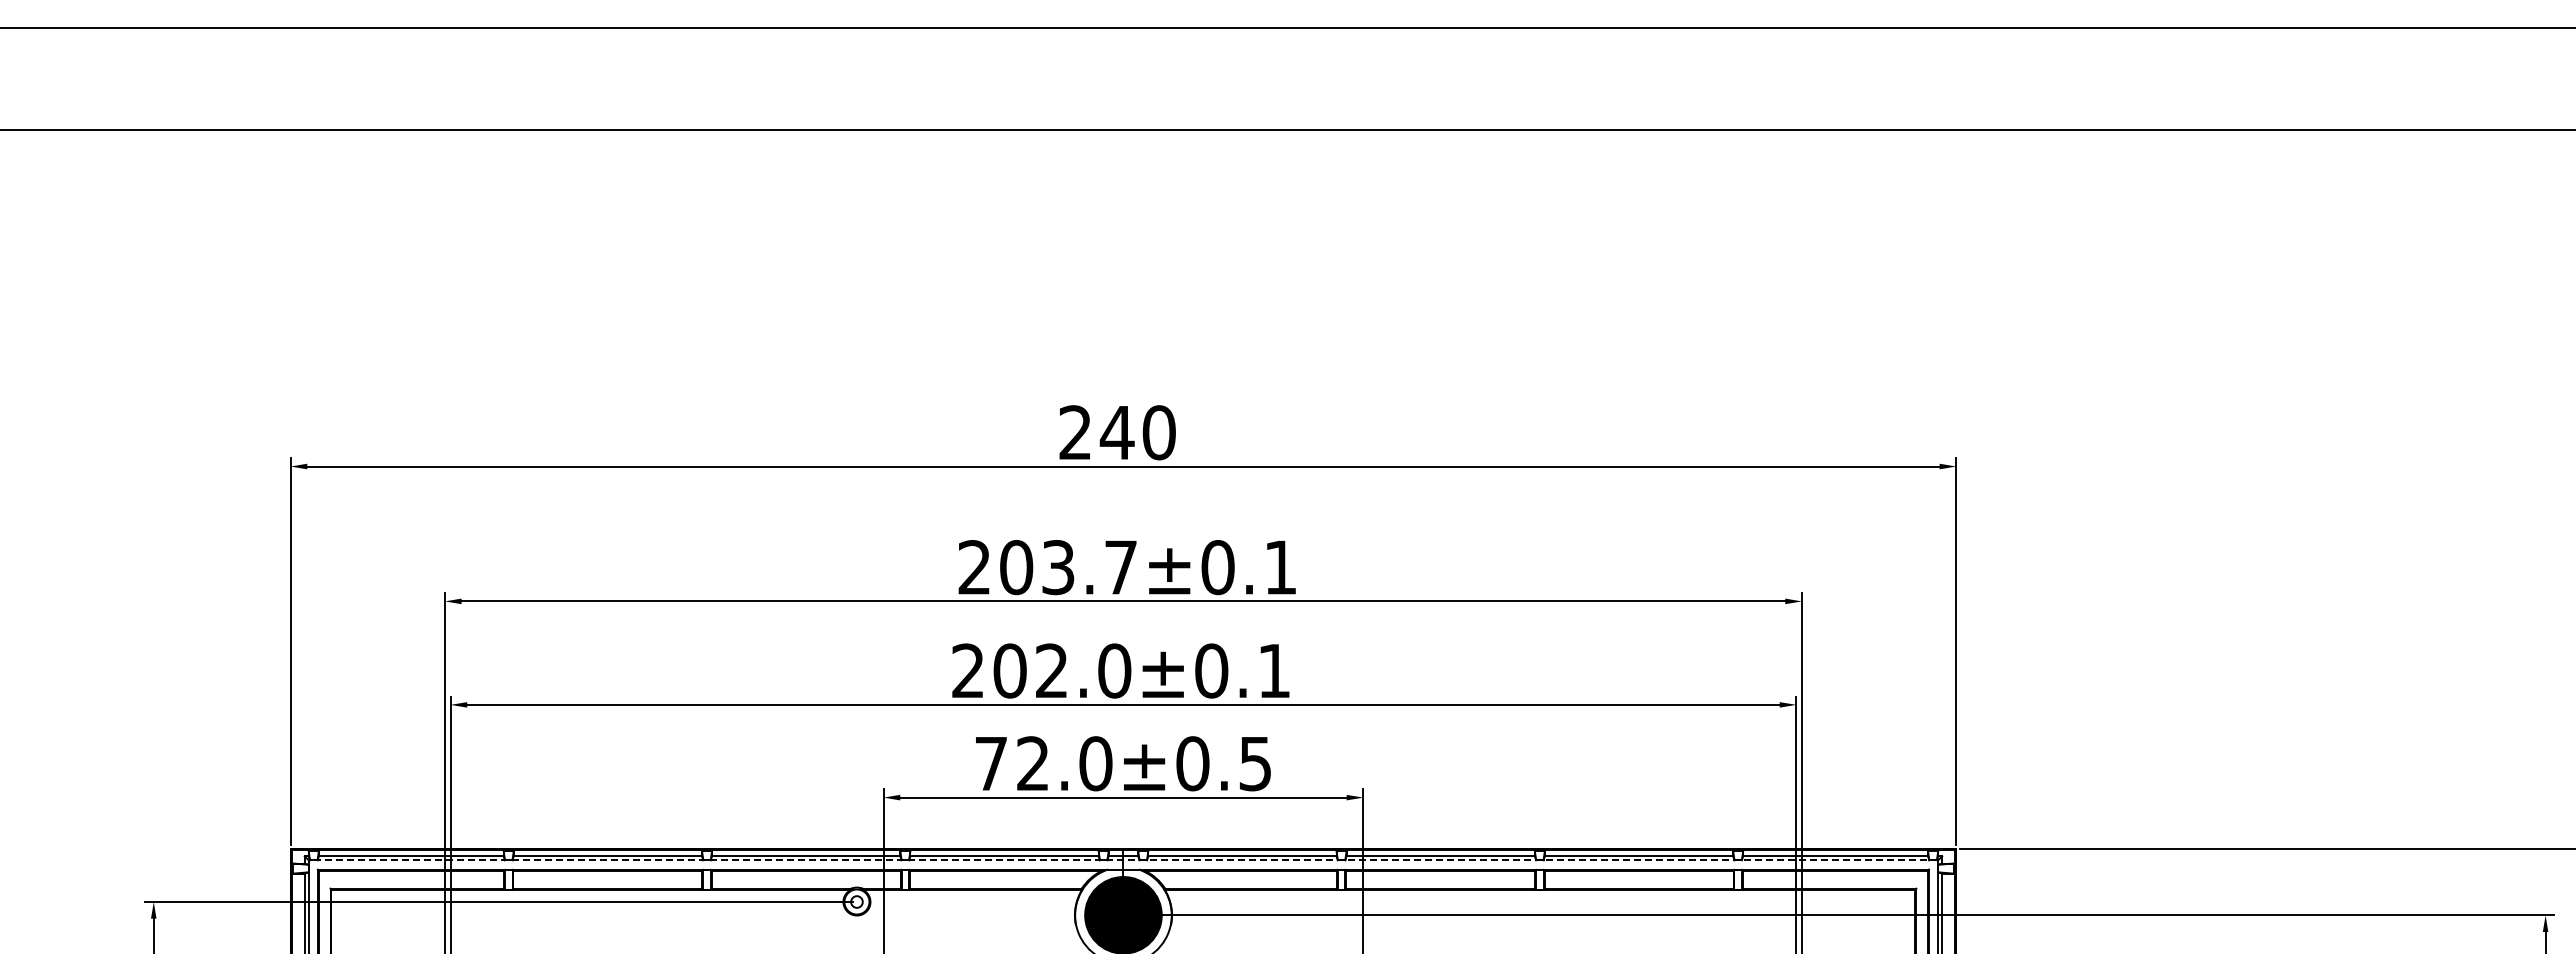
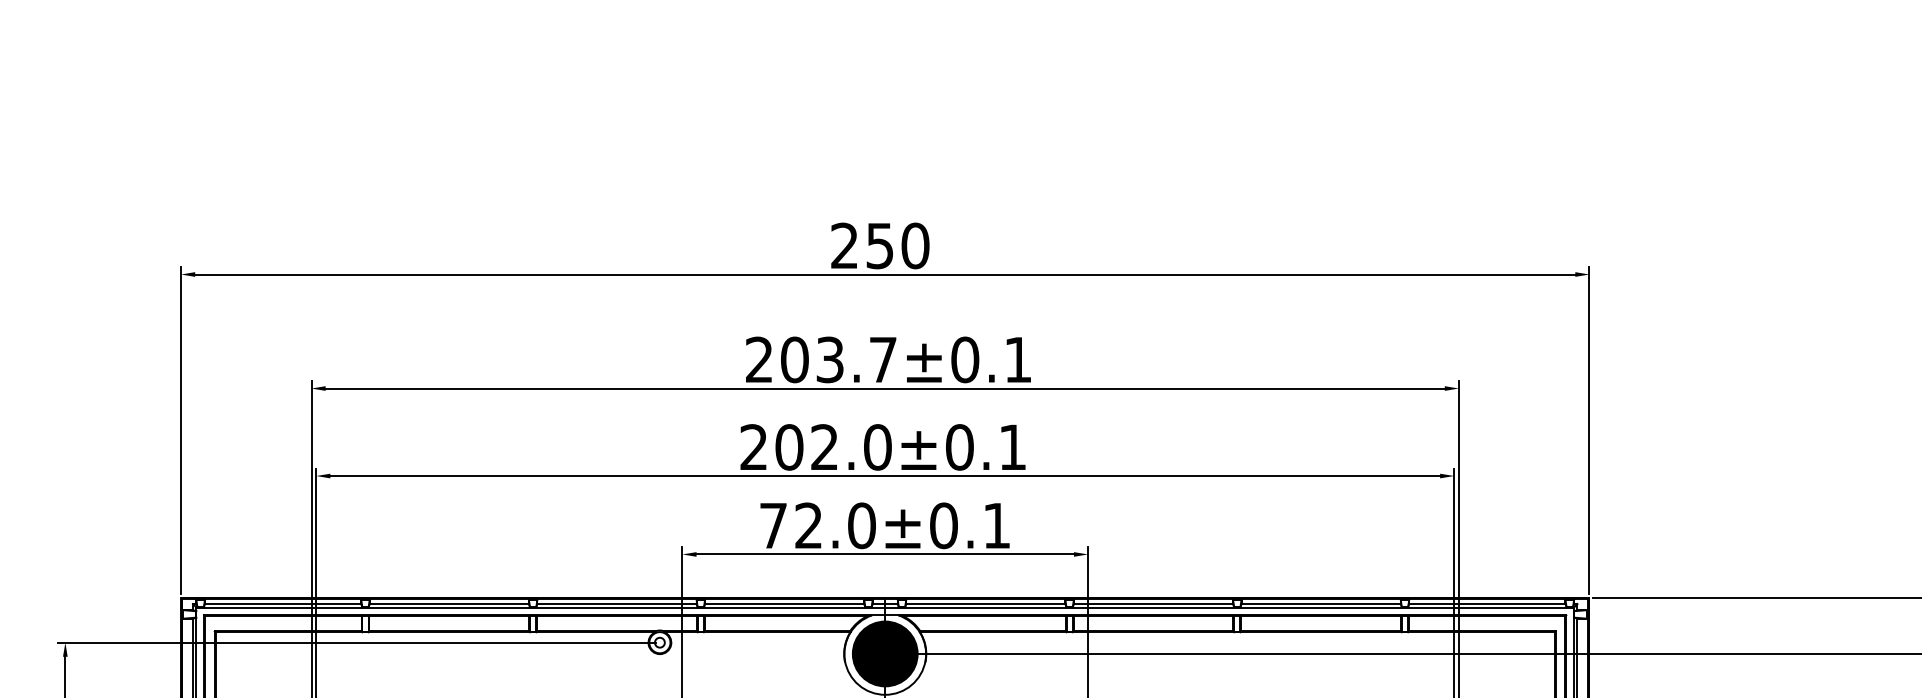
text: (1116, 433) -> (879, 246), 240 -> 250
text: (1254, 764) -> (996, 526), 72.0±0.5 -> 72.0±0.1
line: (1123, 860) -> (885, 607), dashed -> solid

